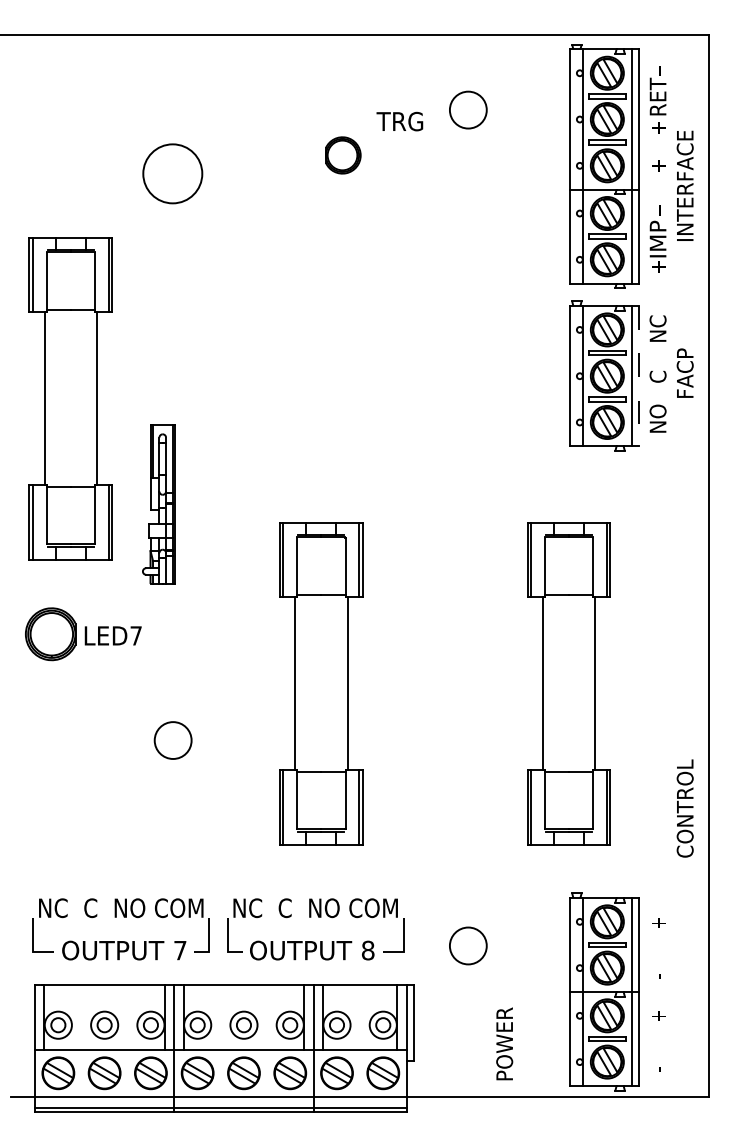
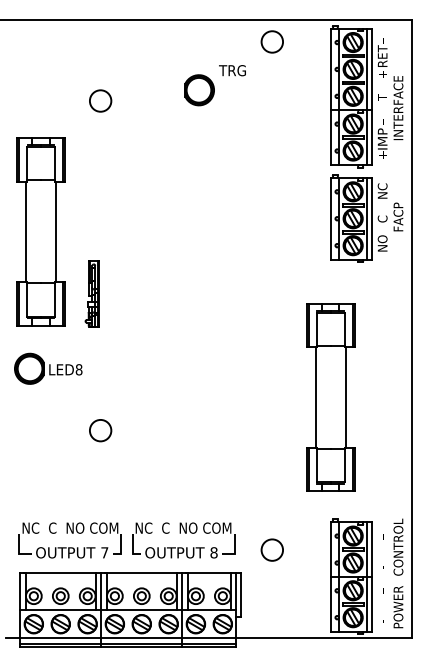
circle: (466, 109) -> (271, 41), moved
part: (343, 155) -> (199, 90), size x1.43
text: (657, 166) -> (382, 96), + -> T
circle: (172, 172) -> (100, 100), size x0.62
line: (638, 375) -> (371, 218), dashed -> solid
part: (157, 504) -> (91, 293), size x0.71
text: (135, 635) -> (78, 369), LED7 -> LED8
part: (320, 683) -> (186, 397), removed
text: (685, 807) -> (398, 546), moved
text: (504, 1044) -> (398, 607), moved

